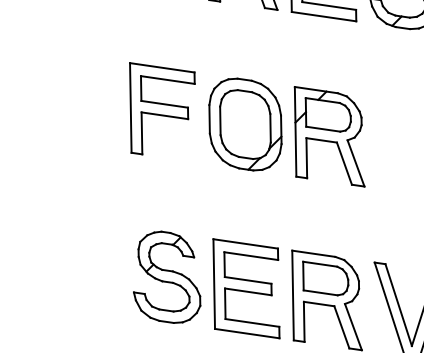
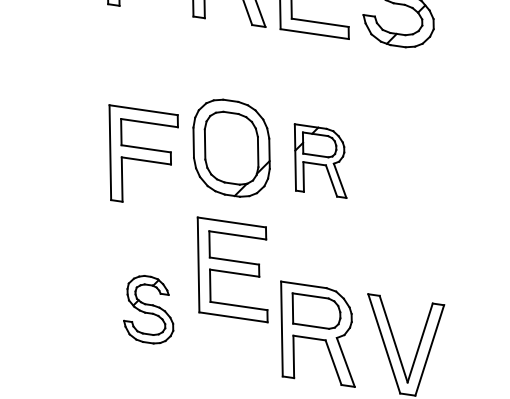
part: (162, 108) -> (143, 153), moved
part: (329, 136) -> (320, 160), size x0.7
part: (166, 277) -> (148, 309), size x0.7
part: (246, 288) -> (232, 269), moved

